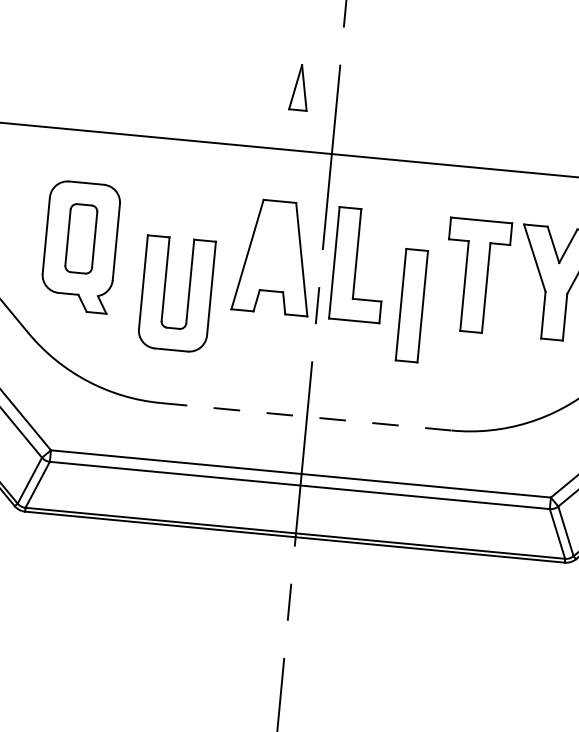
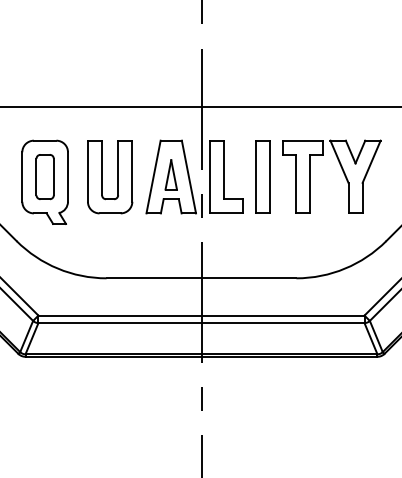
part: (298, 86) -> (170, 174), moved
part: (187, 296) -> (117, 177), moved
part: (411, 304) -> (262, 176), moved
line: (306, 417) -> (201, 278), dashed -> solid

